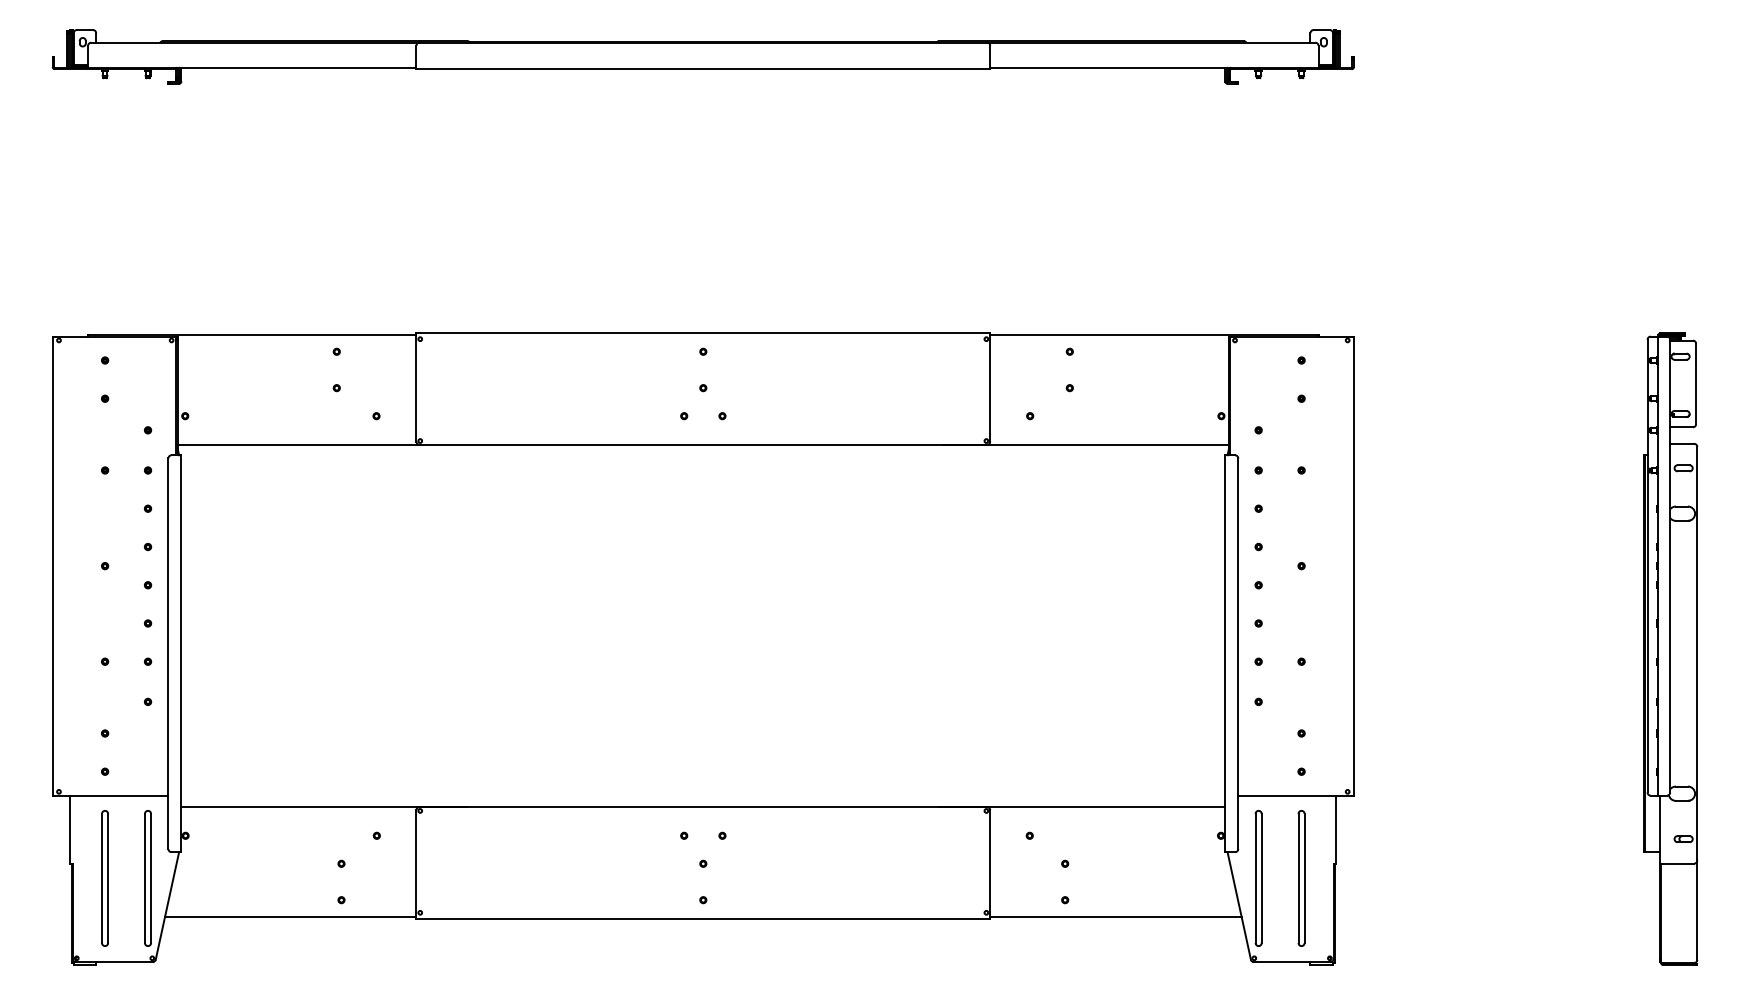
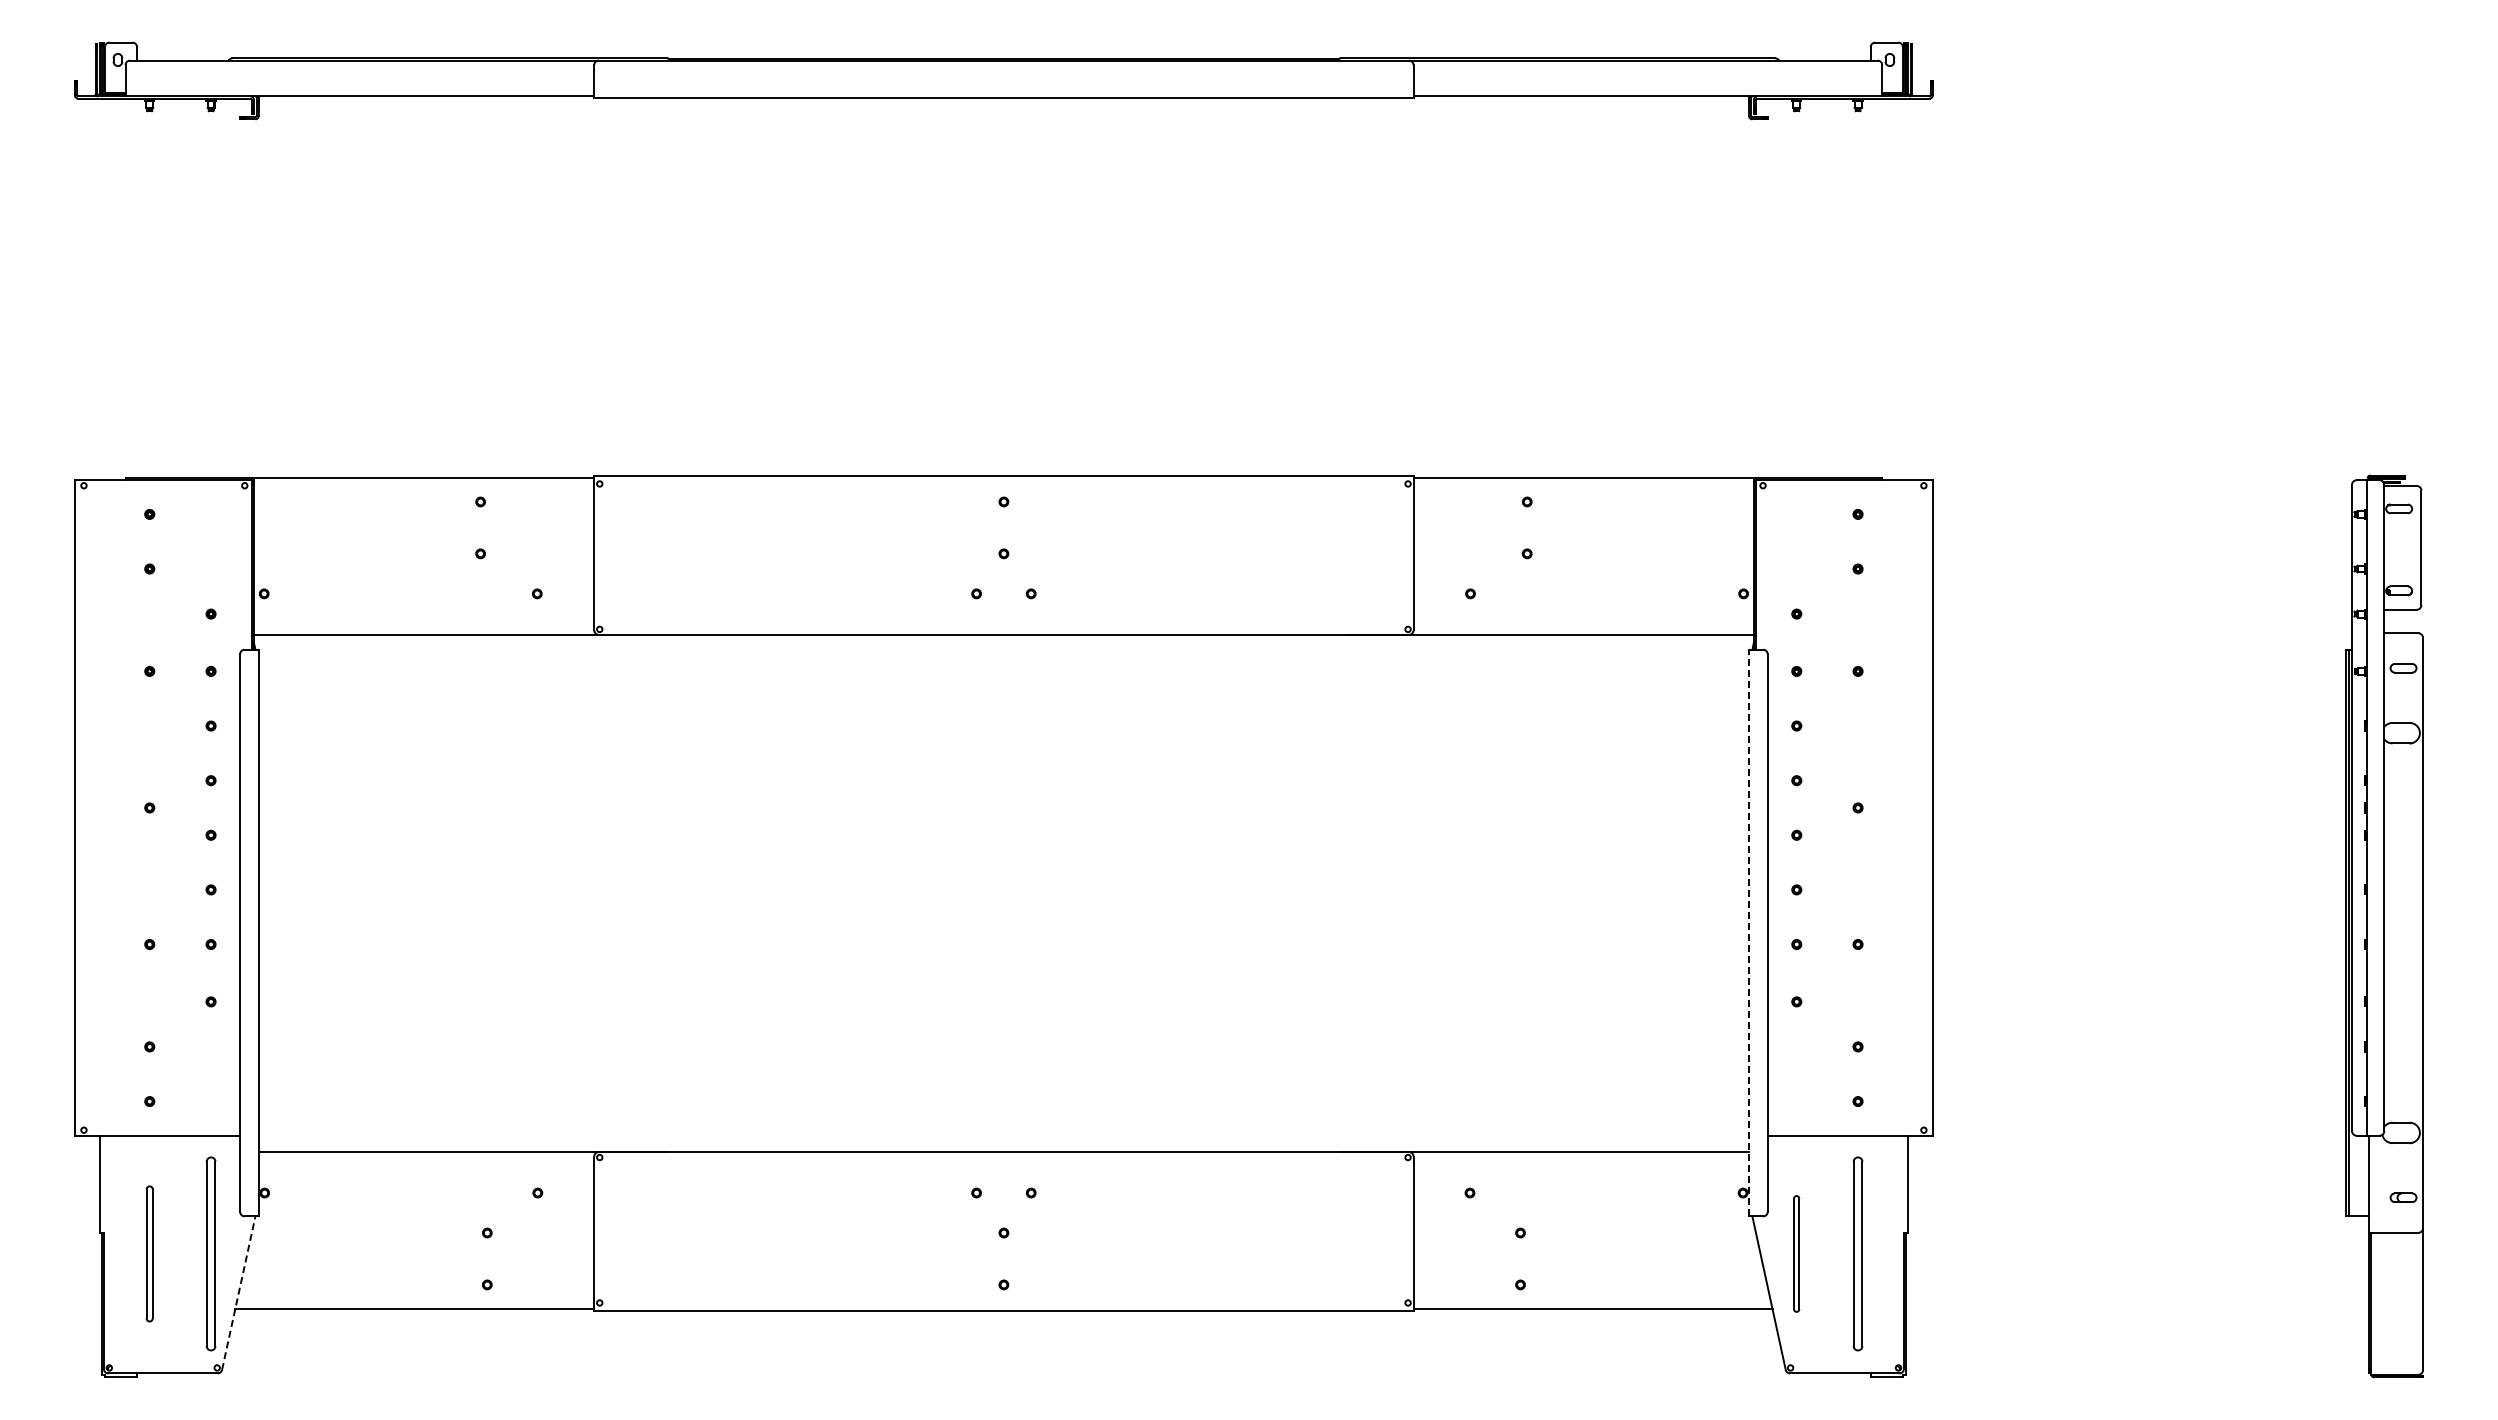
line: (1225, 653) -> (1749, 932), solid -> dashed
part: (104, 878) -> (149, 1253), size x0.7
part: (1258, 878) -> (1796, 1253), size x0.6
line: (167, 906) -> (238, 1293), solid -> dashed

